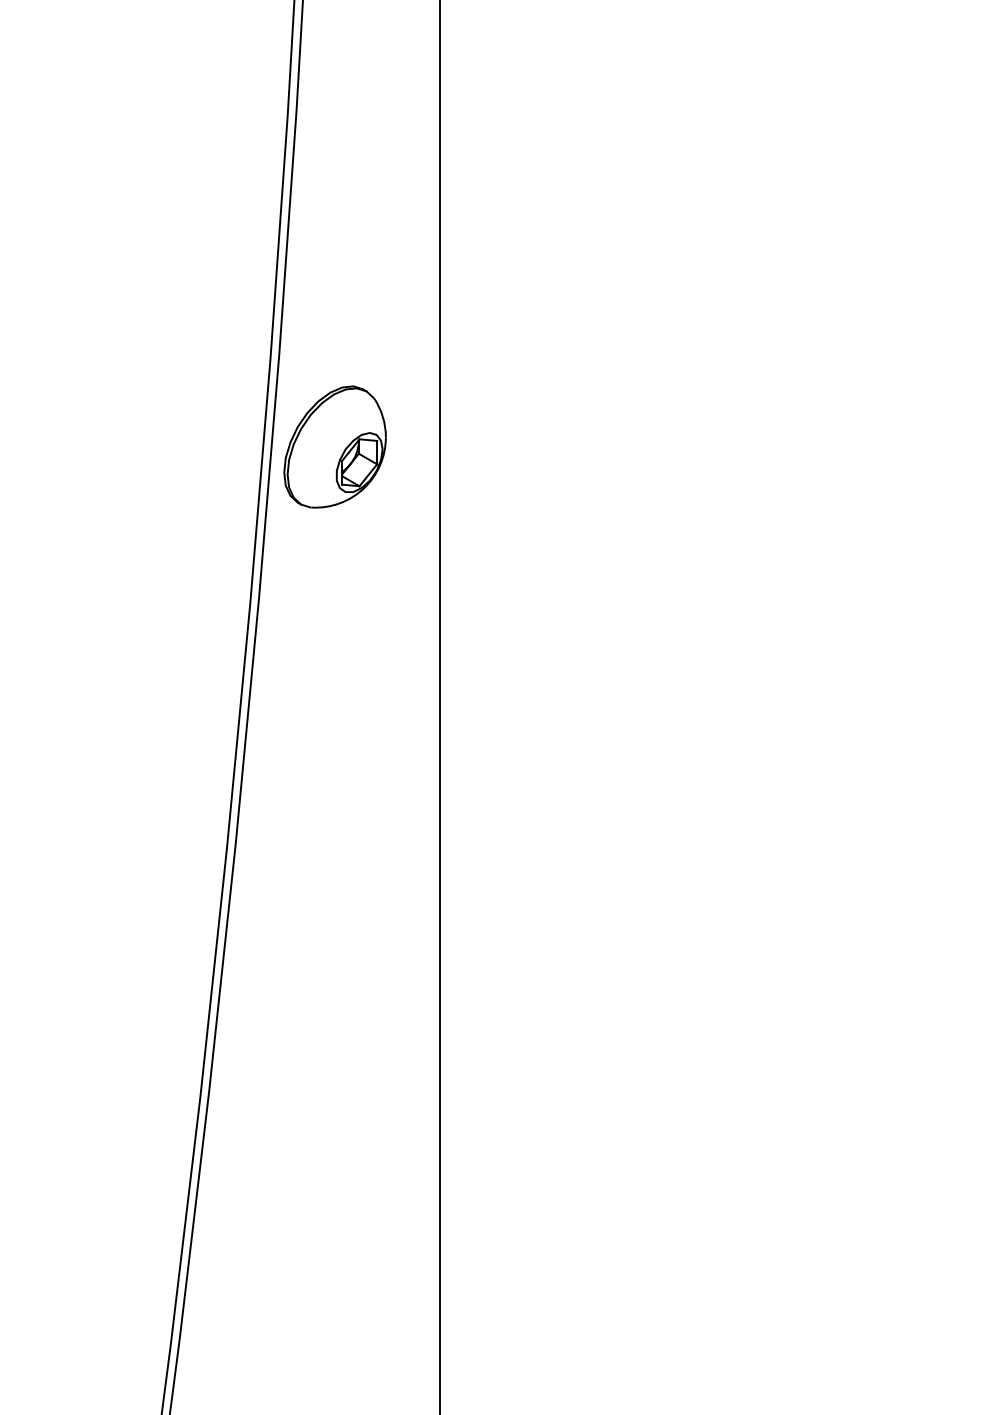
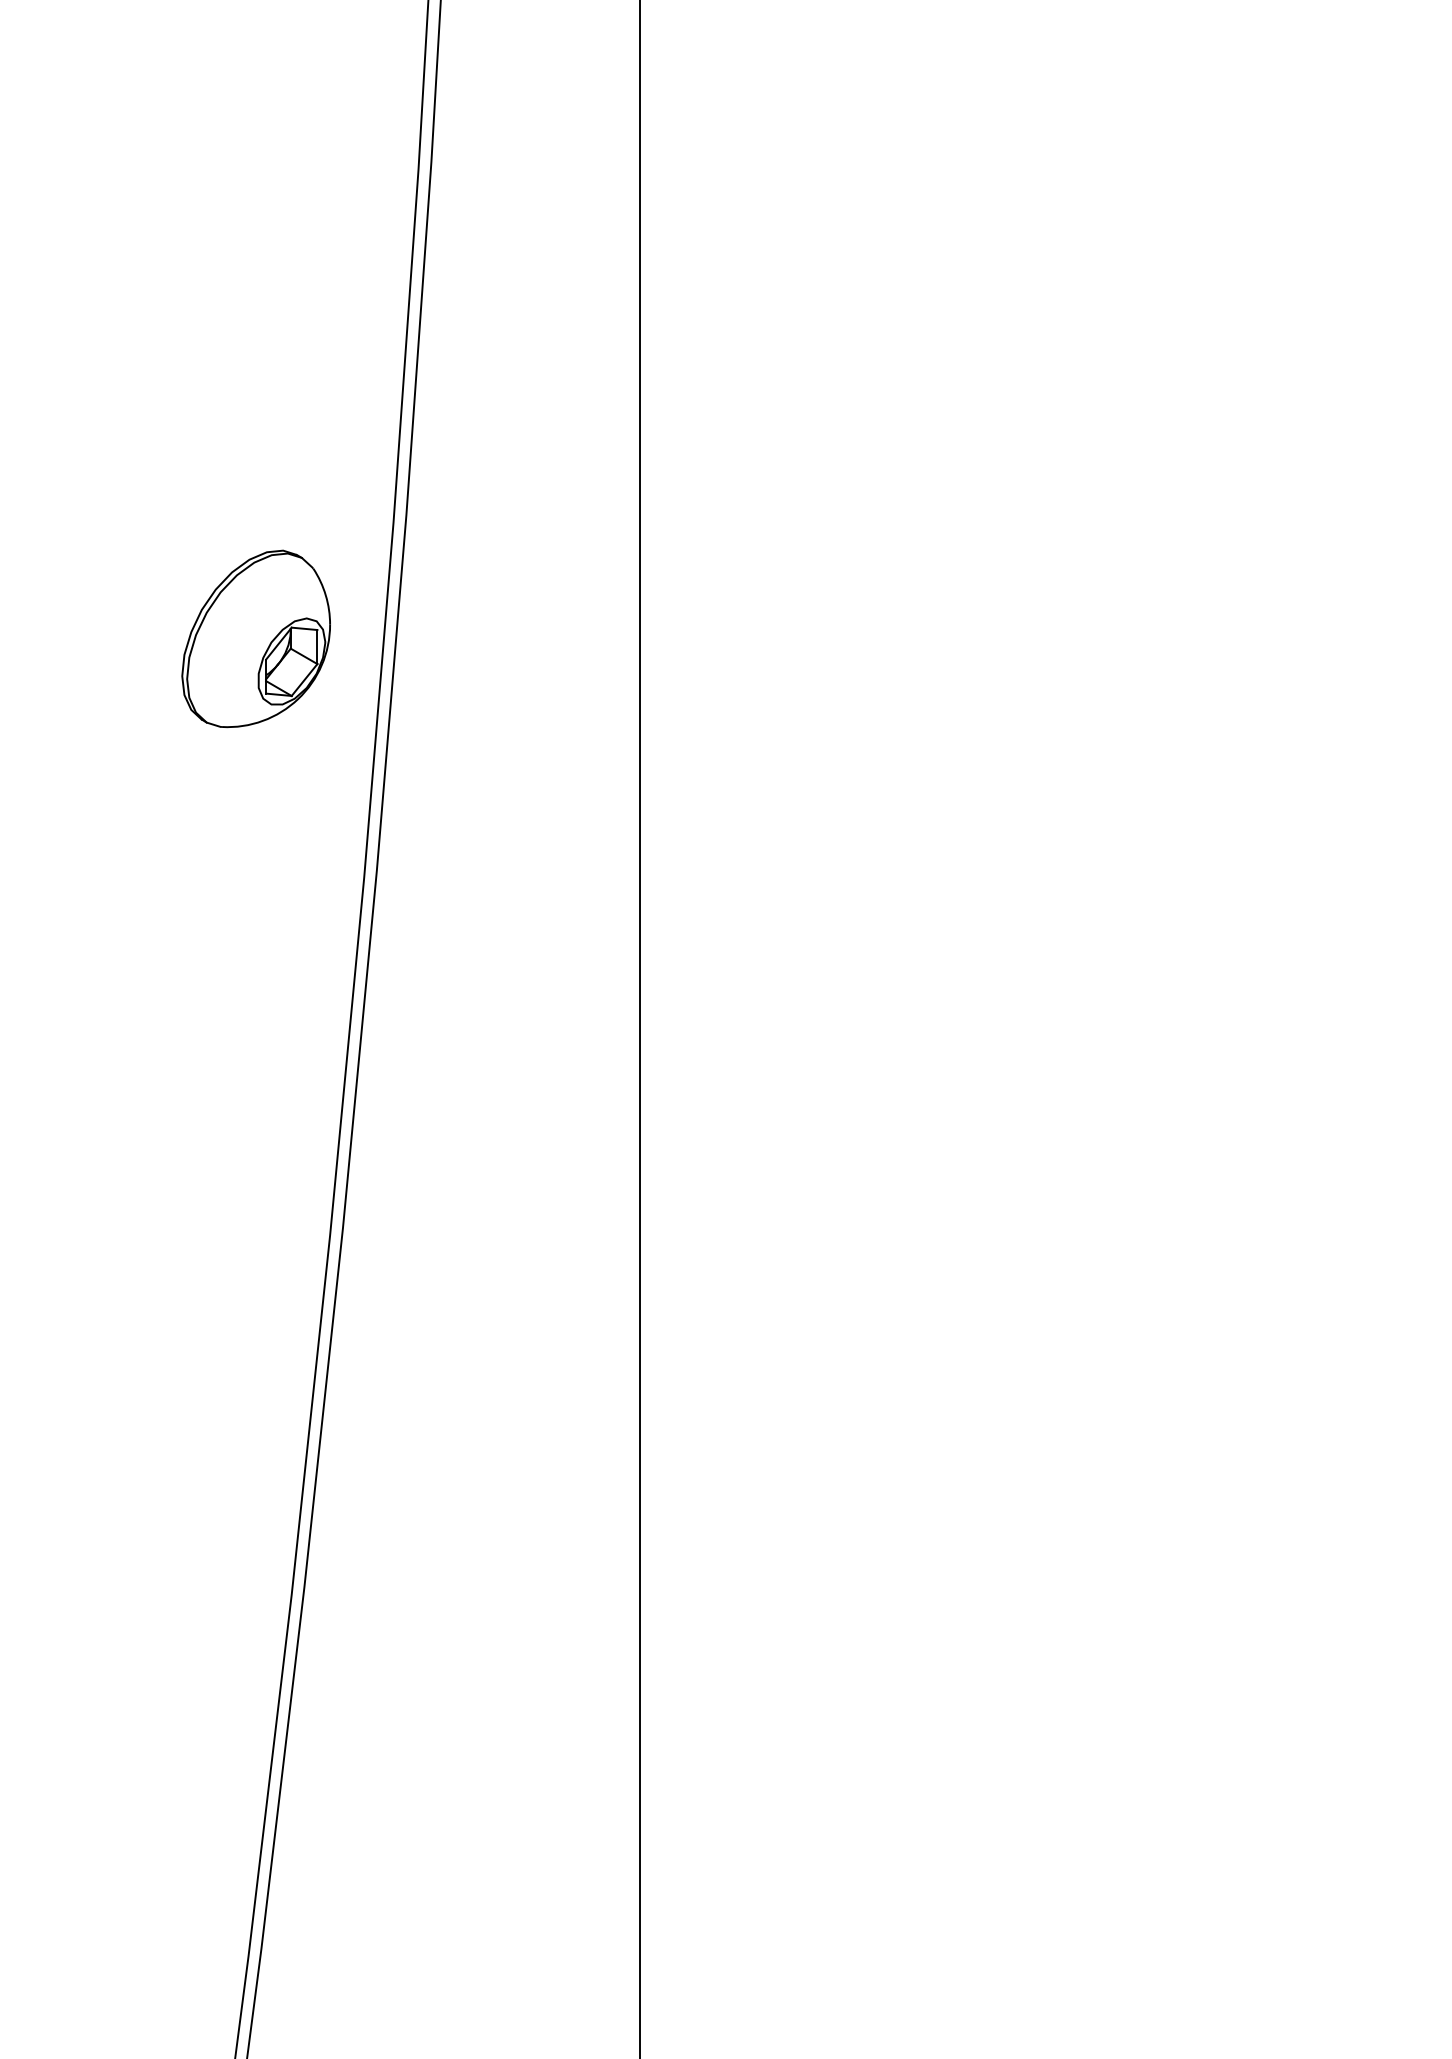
part: (334, 446) -> (255, 638), moved

